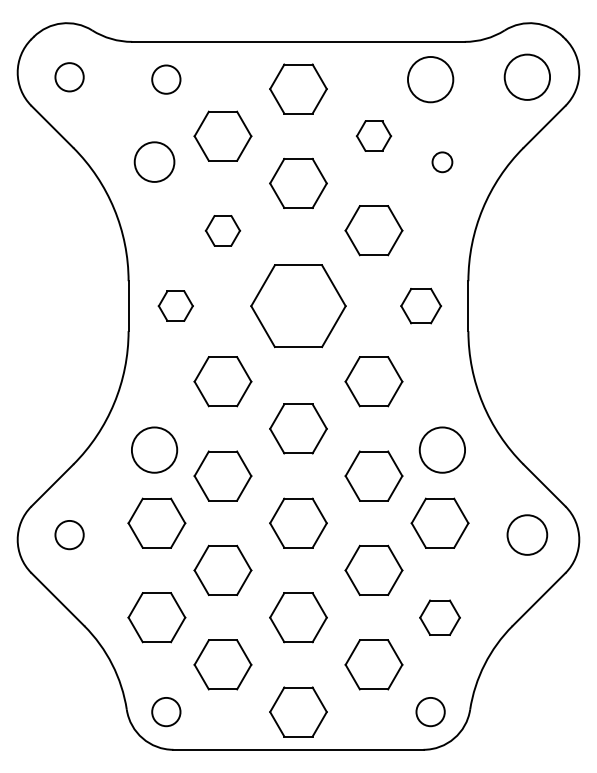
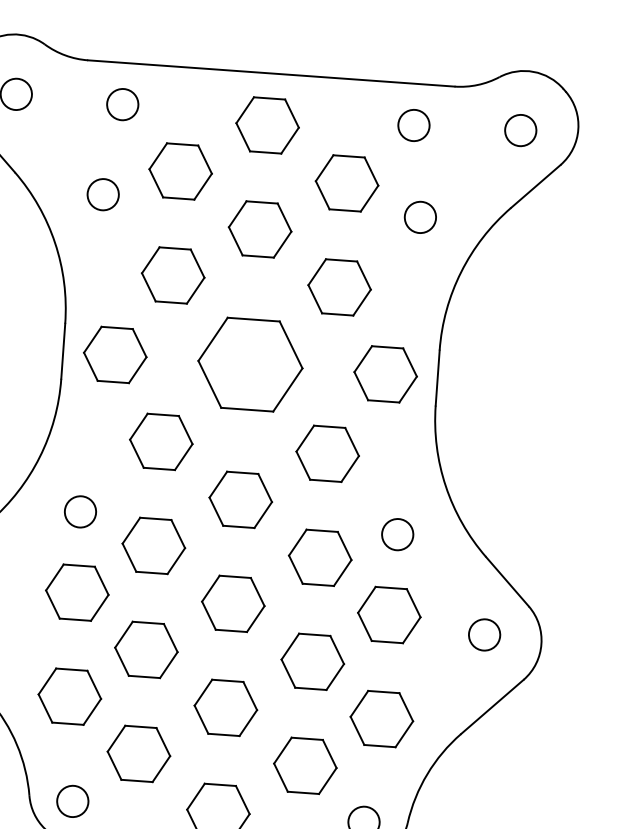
circle: (527, 77) -> (520, 130), size x0.62
circle: (430, 79) -> (413, 125), size x0.62
part: (373, 135) -> (346, 182), size x1.67
circle: (154, 162) -> (103, 194), size x0.71
circle: (442, 162) -> (420, 217), size x1.43
part: (222, 230) -> (172, 275), size x1.67
part: (175, 305) -> (115, 354), size x1.67
part: (420, 305) -> (384, 373), size x1.43
circle: (154, 449) -> (80, 511), size x0.62
circle: (442, 449) -> (397, 533), size x0.62
circle: (527, 534) -> (484, 634), size x0.71
part: (439, 617) -> (381, 718), size x1.43

